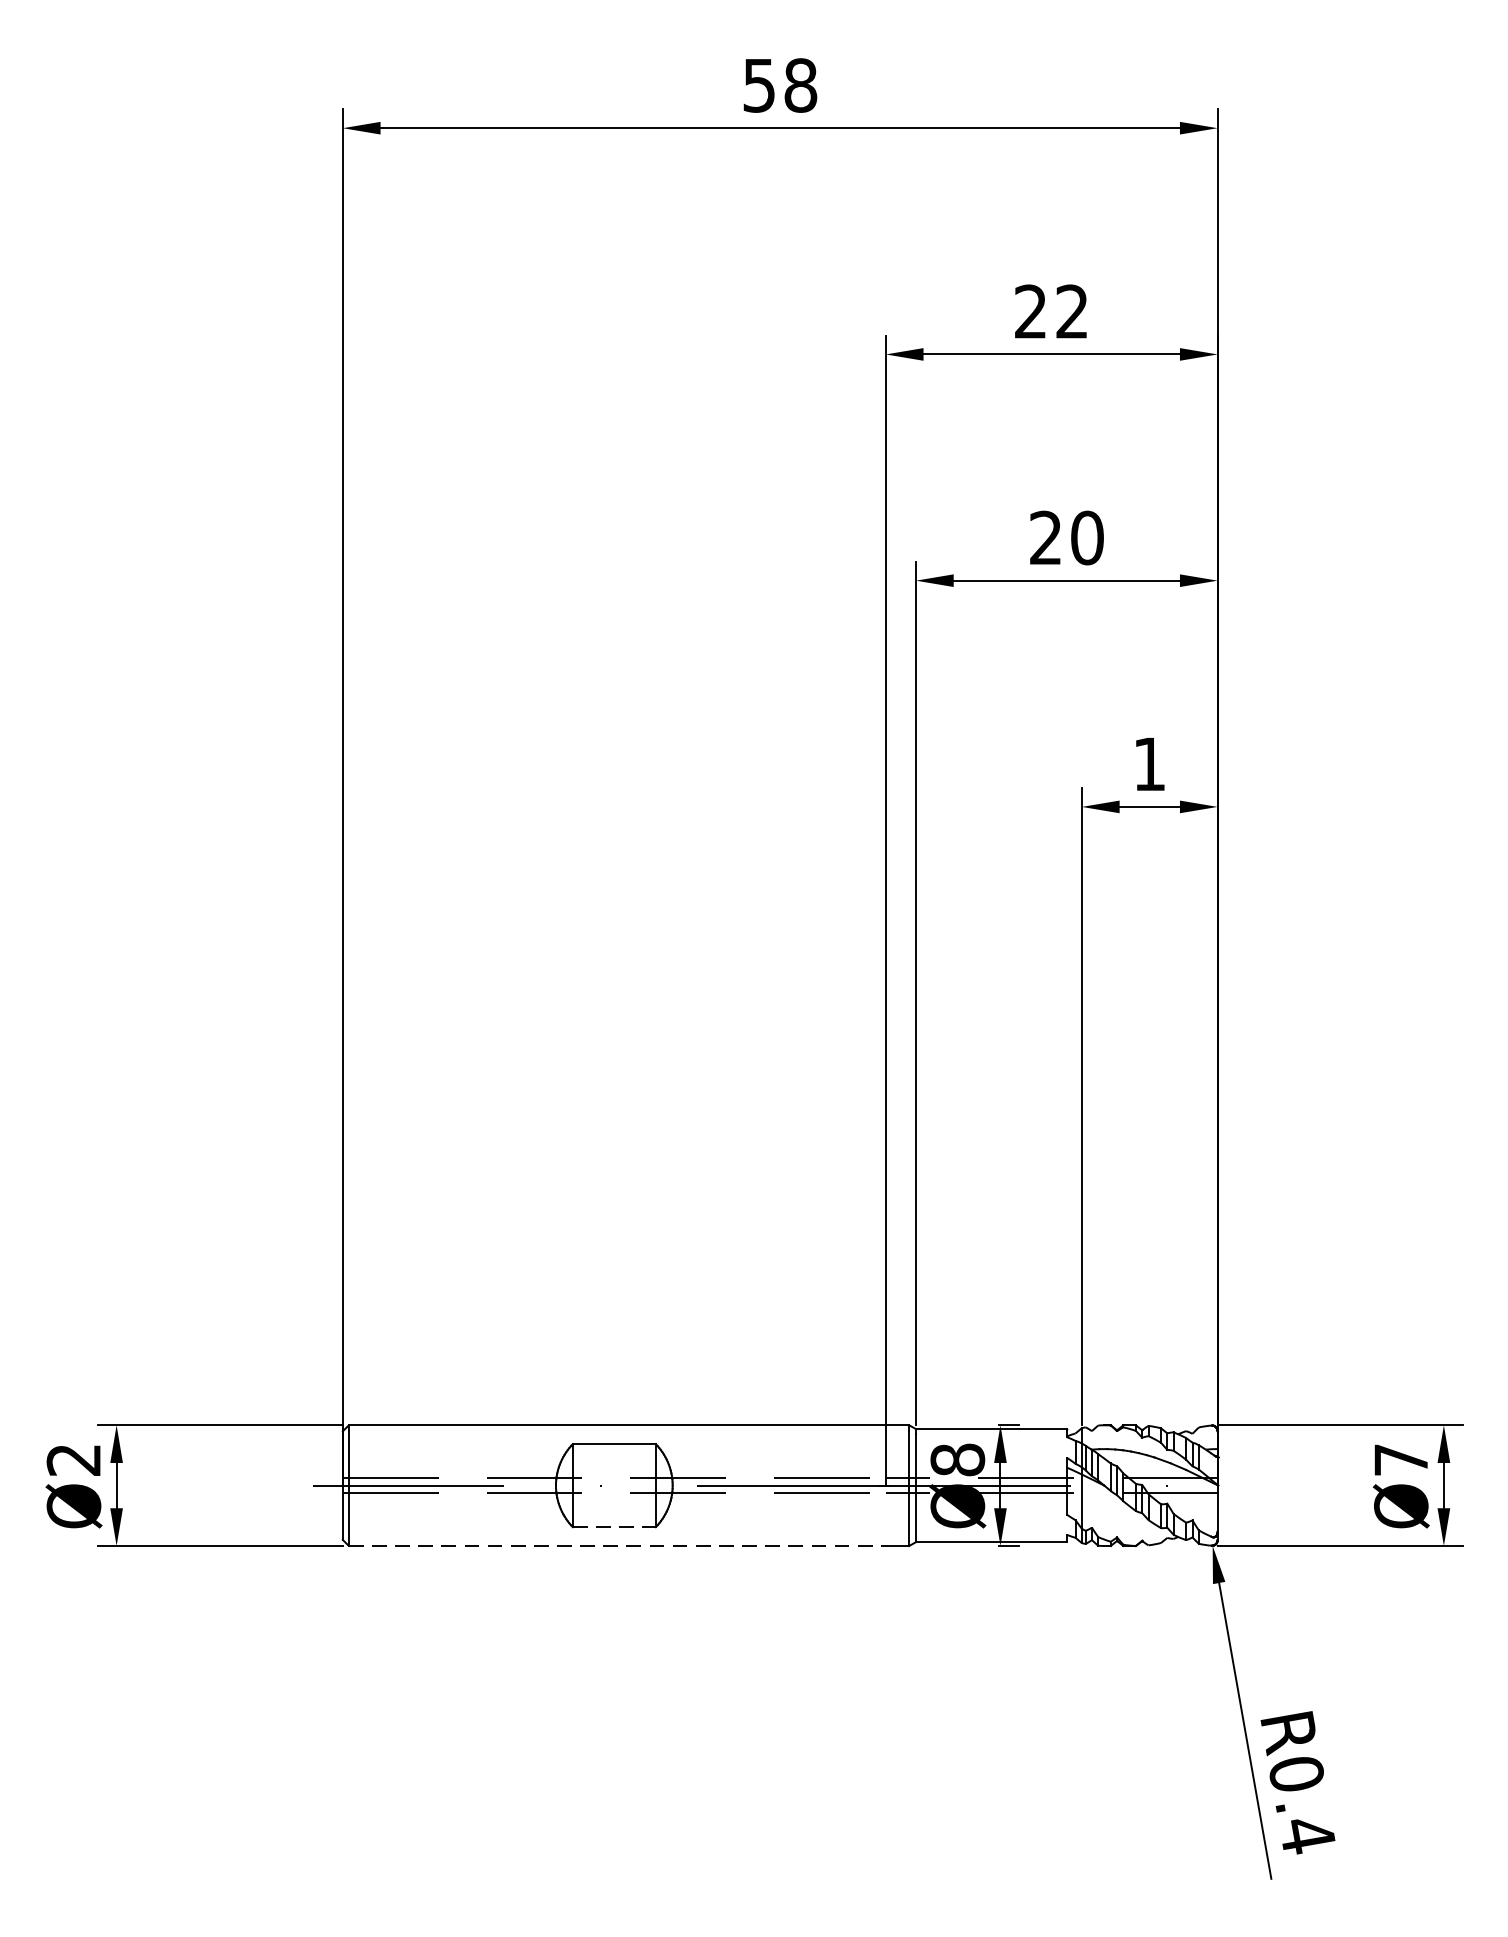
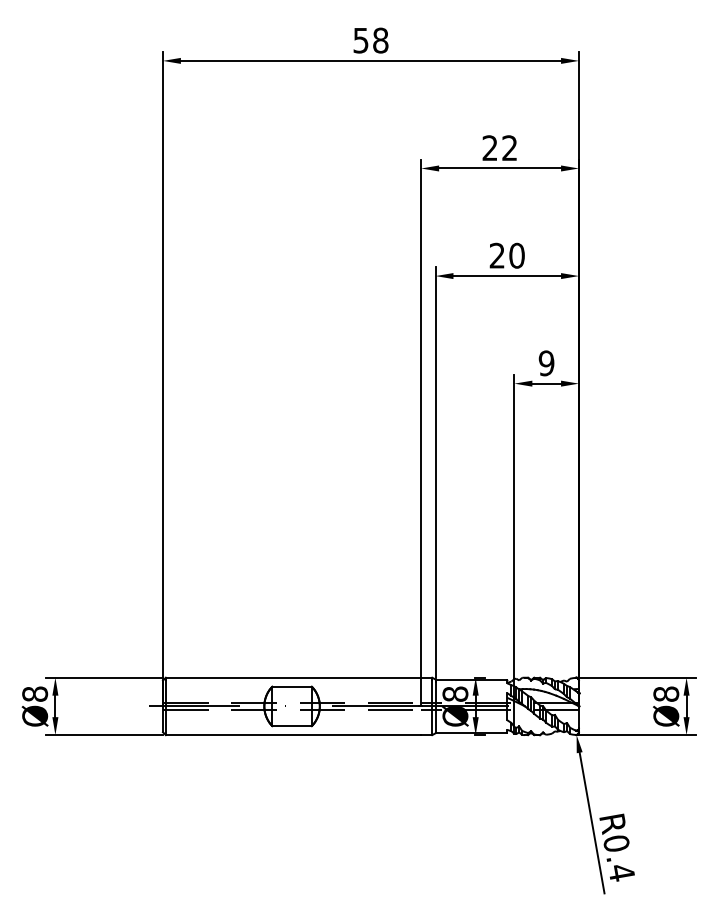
text: (1149, 764) -> (546, 363), 1 -> 9
text: (74, 1458) -> (35, 693), Ø2 -> Ø8
text: (1401, 1458) -> (666, 693), Ø7 -> Ø8
line: (615, 1527) -> (292, 726), dashed -> solid
line: (617, 1546) -> (293, 735), dashed -> solid

